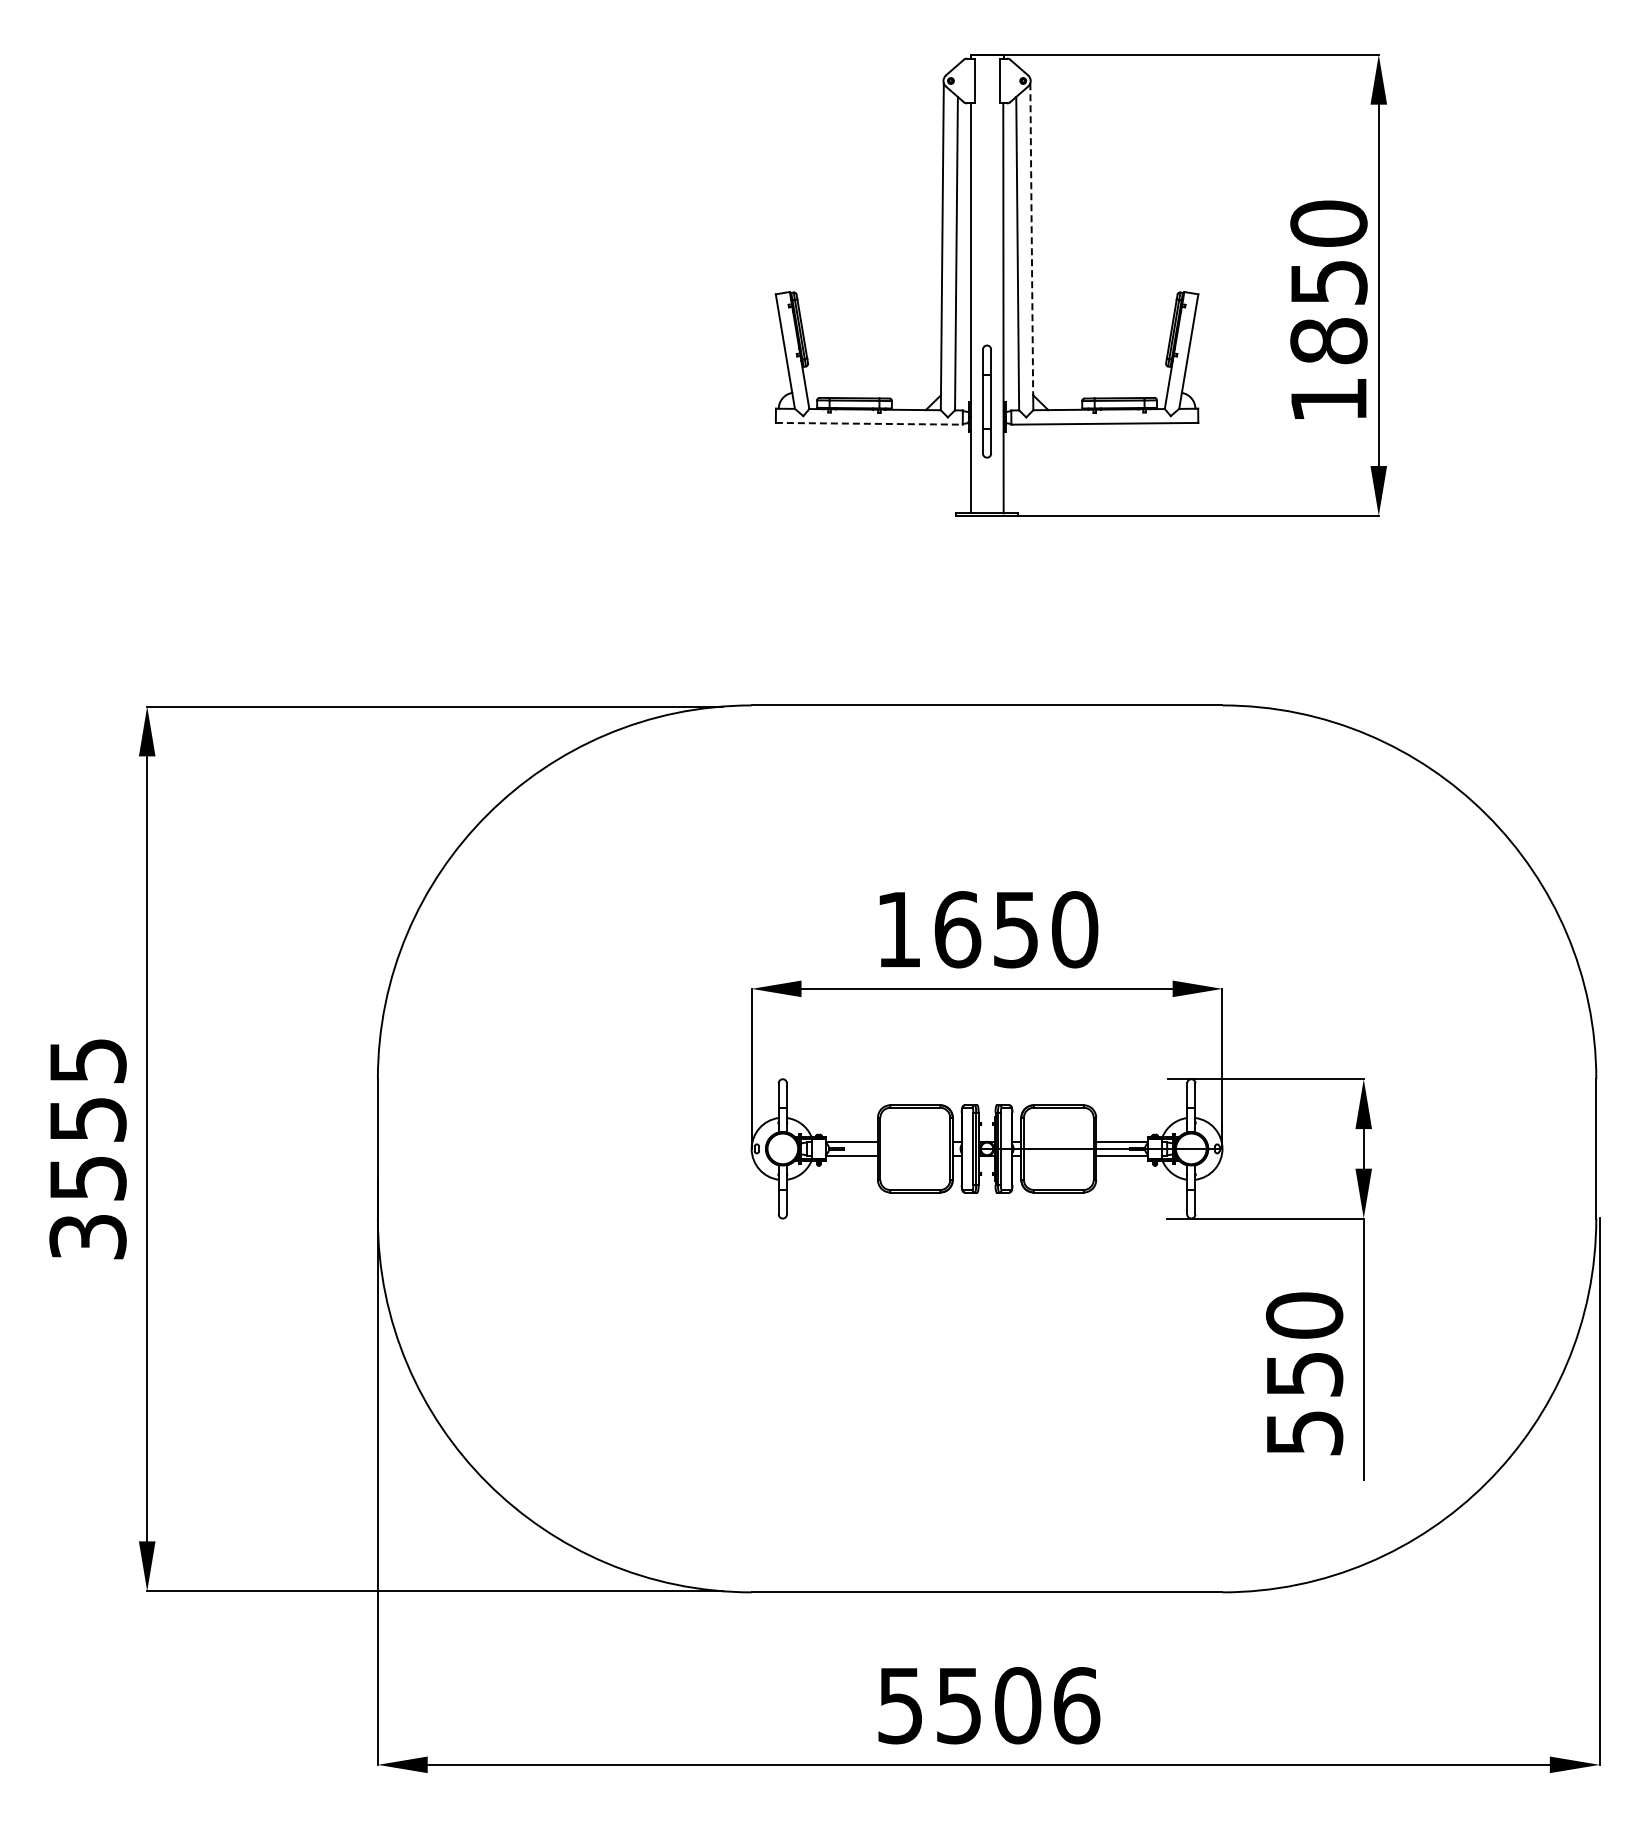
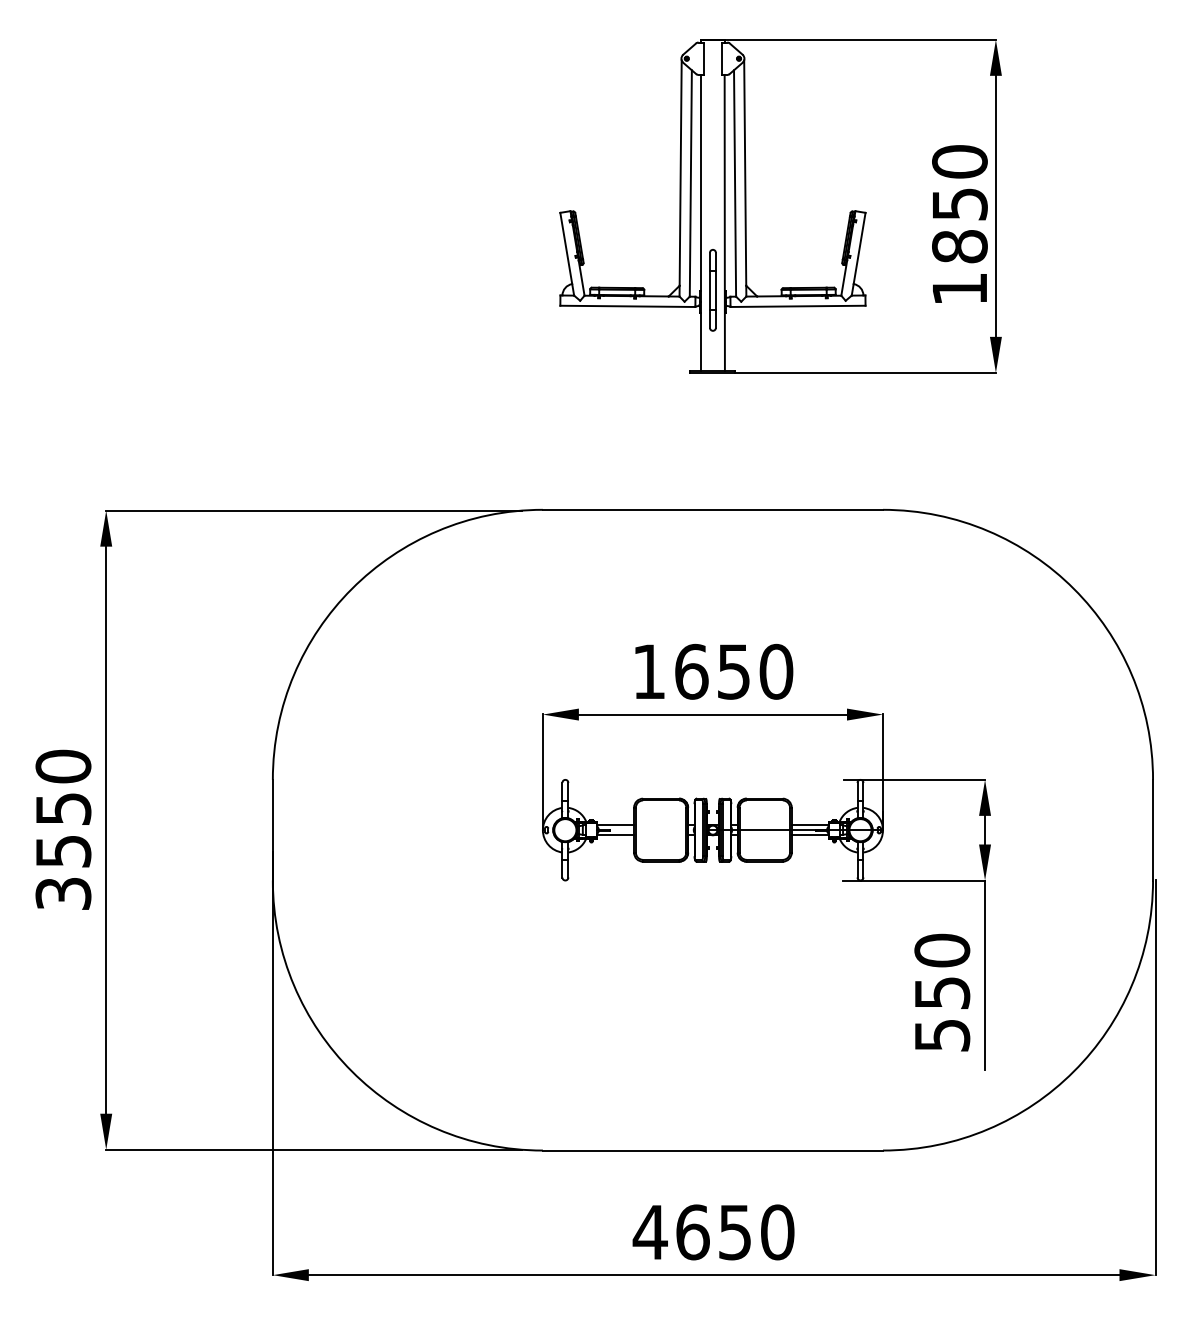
line: (1031, 239) -> (745, 173), dashed -> solid
line: (869, 423) -> (628, 306), dashed -> solid
text: (87, 1060) -> (63, 766), 3555 -> 3550
text: (988, 1705) -> (713, 1232), 5506 -> 4650

